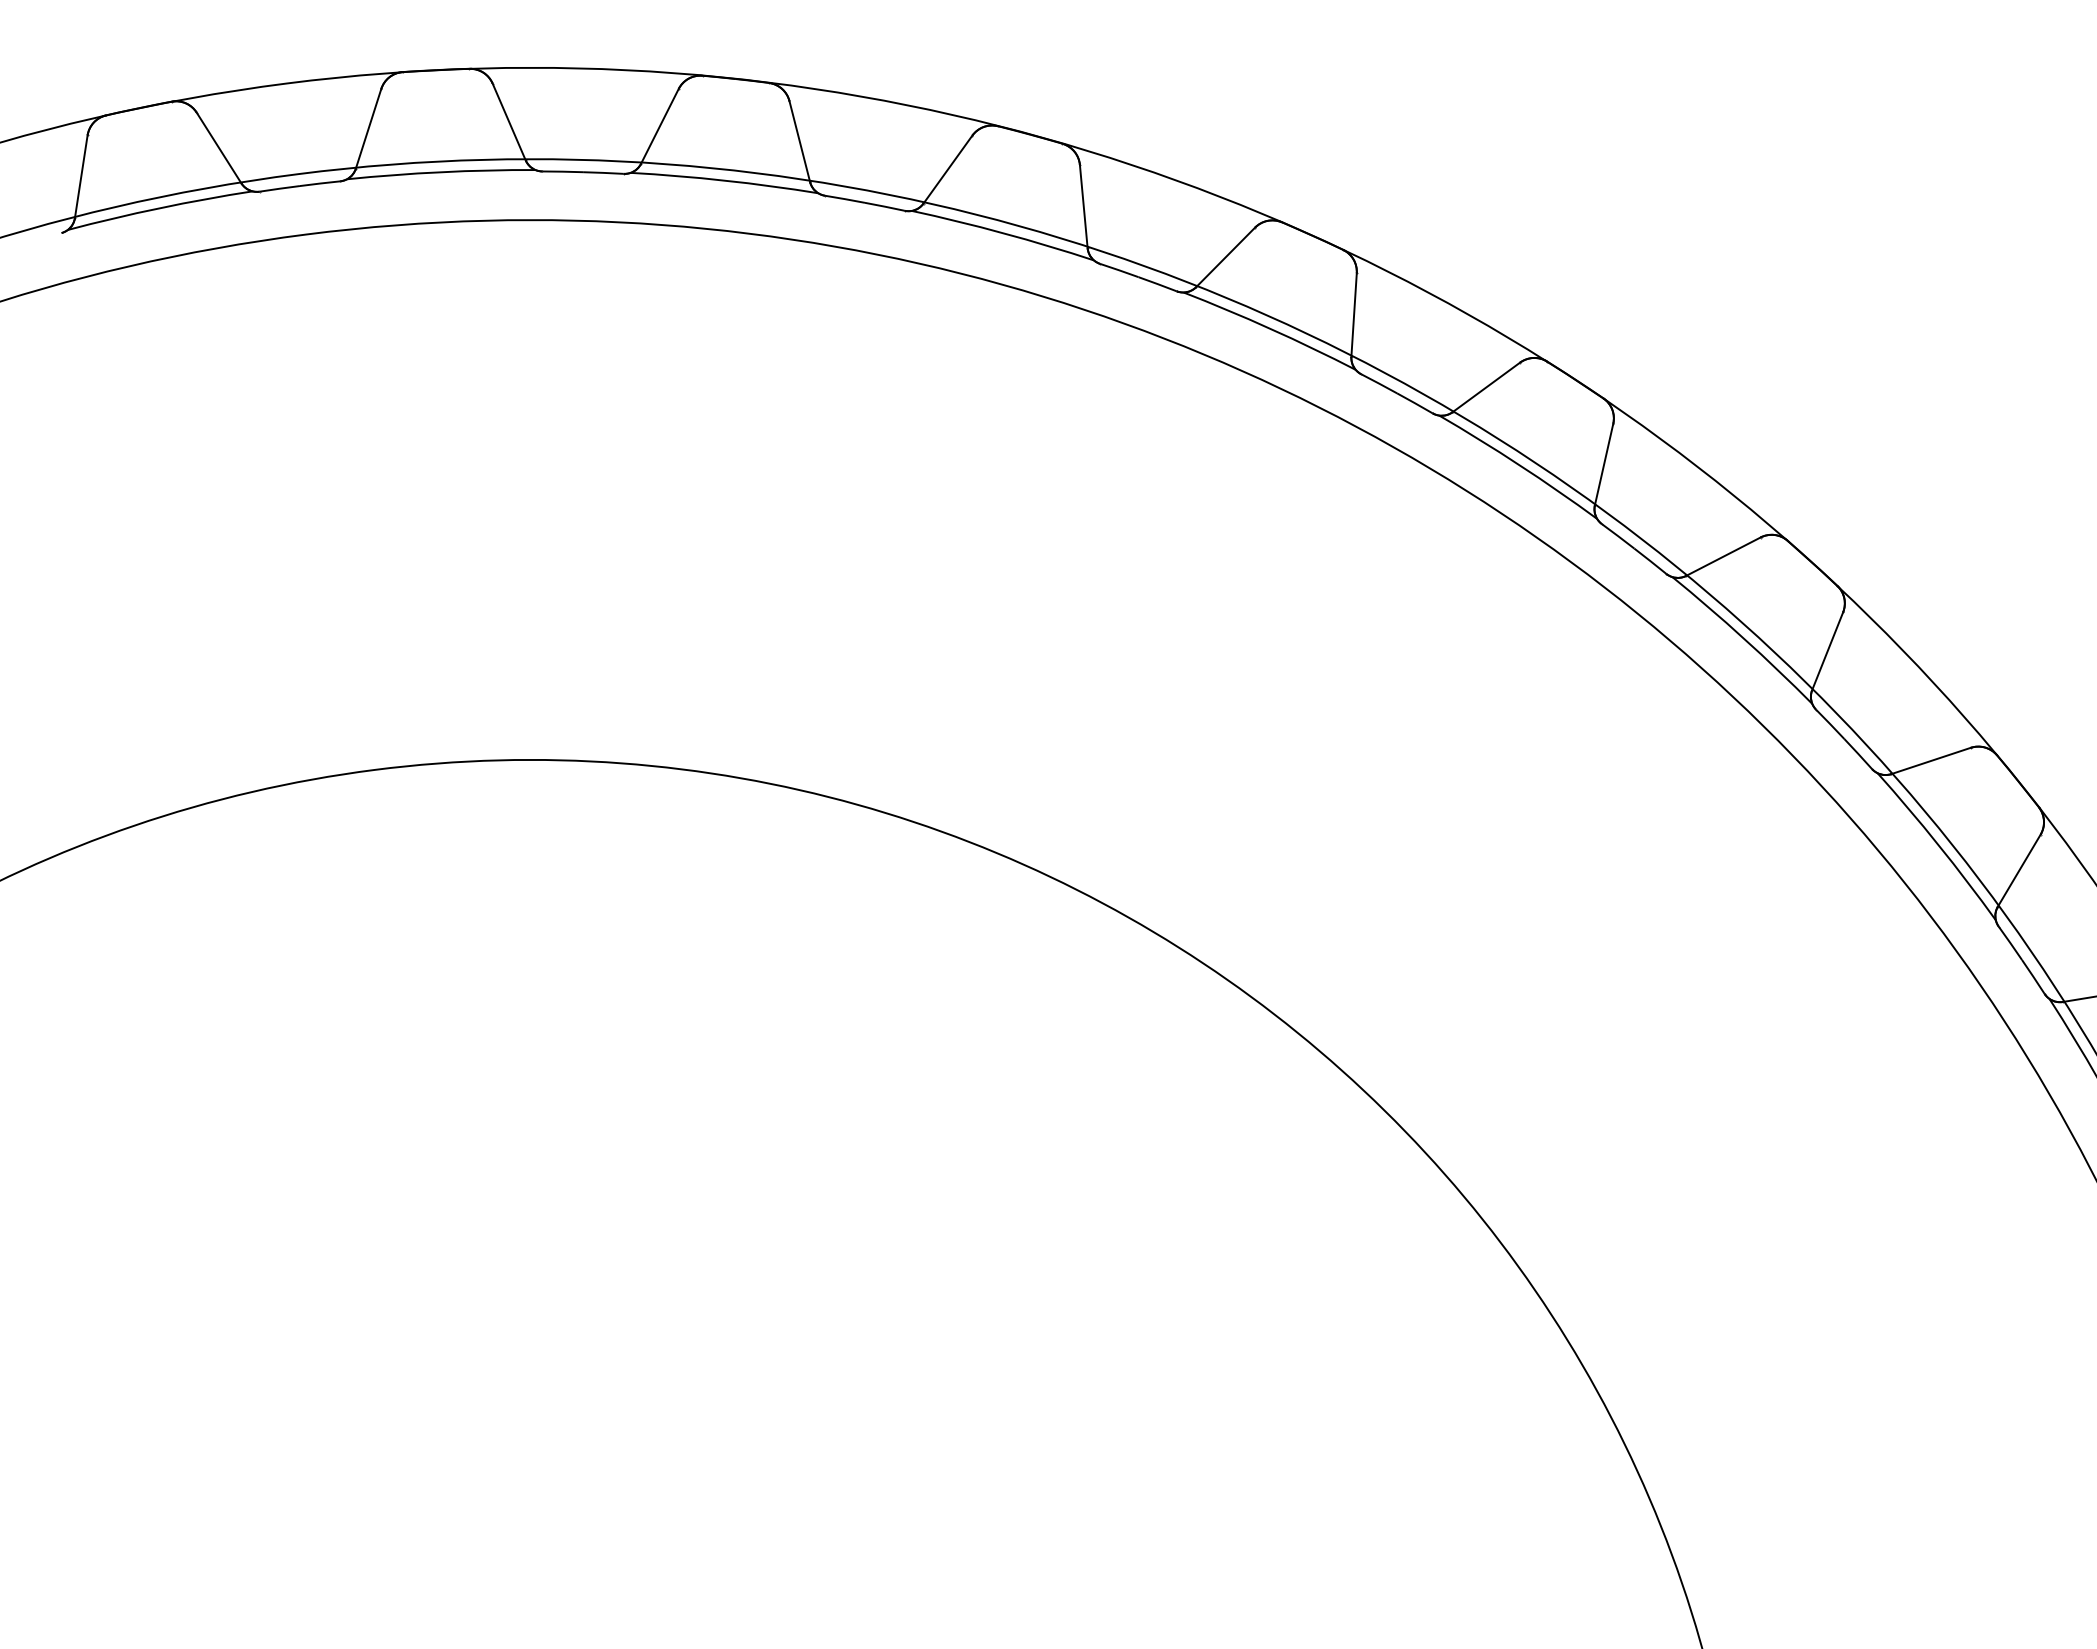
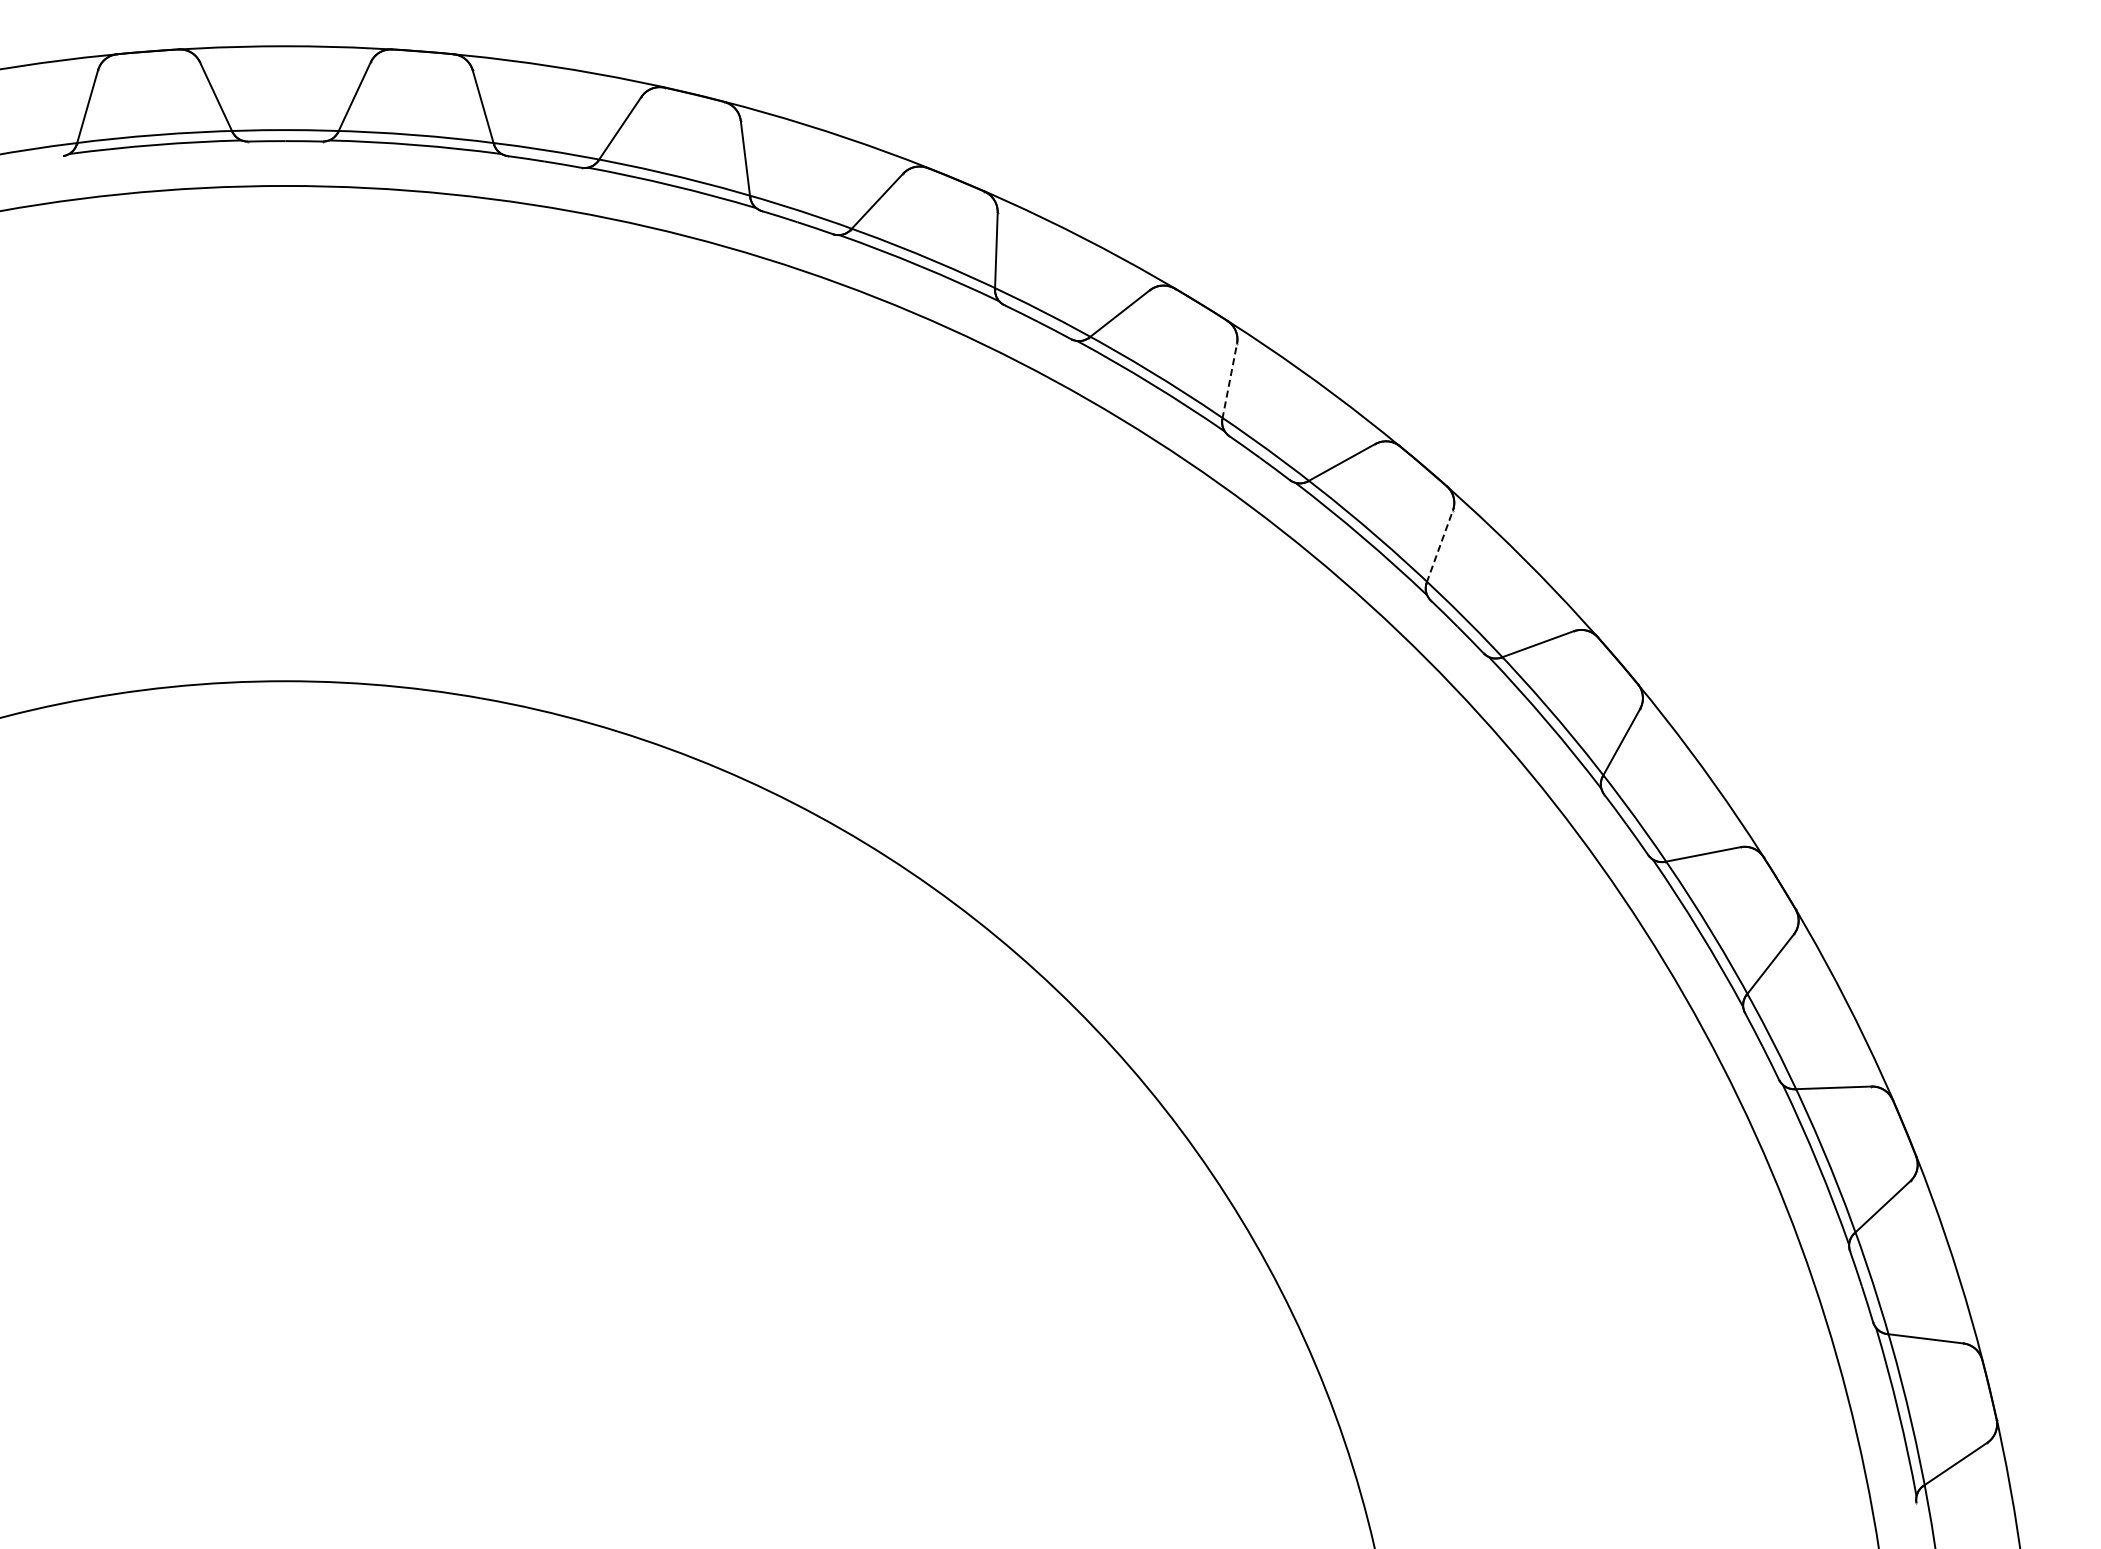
line: (1353, 314) -> (1229, 380), solid -> dashed
line: (1604, 464) -> (1440, 546), solid -> dashed

